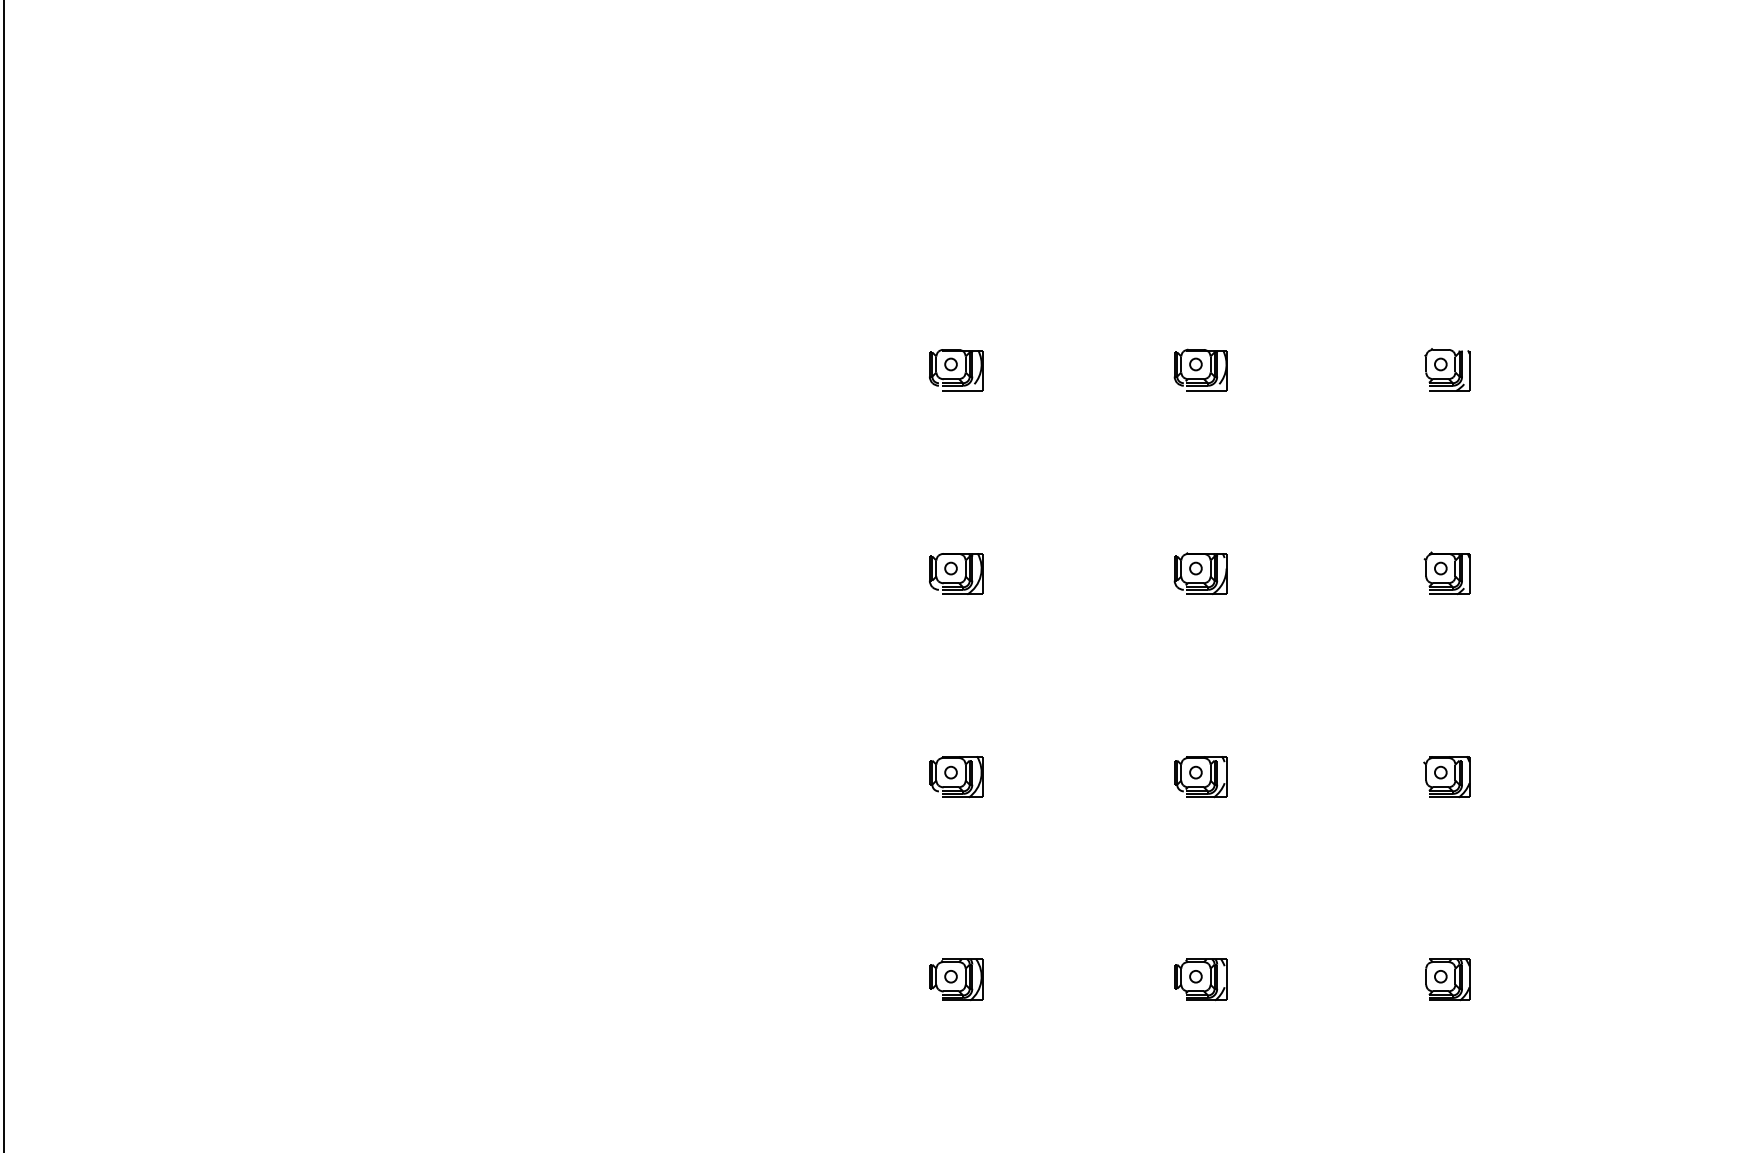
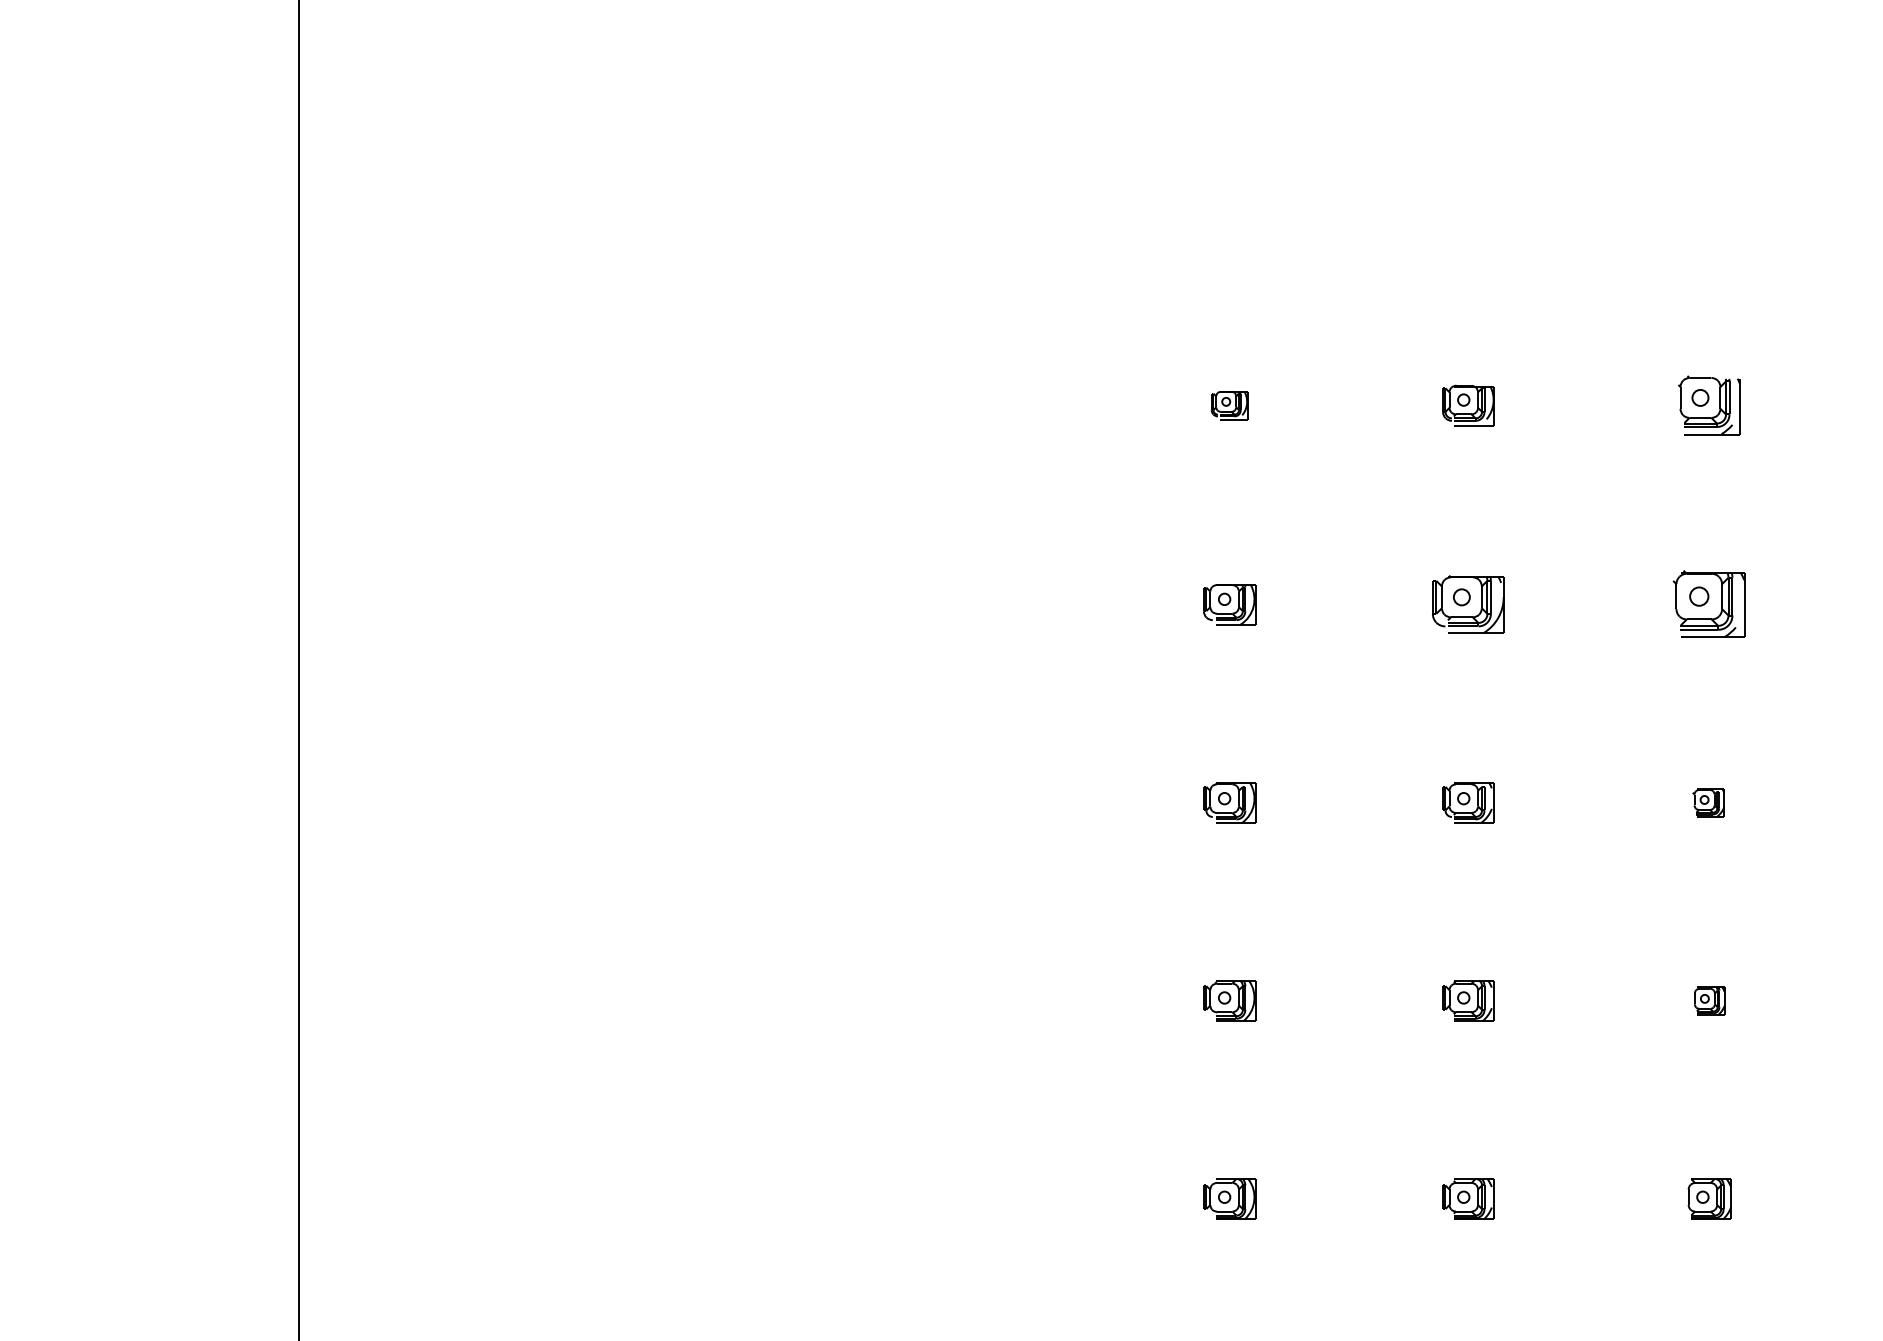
part: (956, 370) -> (1229, 405), size x0.7
part: (1446, 370) -> (1708, 405), size x1.4
part: (1446, 572) -> (1708, 603), size x1.6
part: (1200, 573) -> (1468, 604), size x1.4
part: (1446, 776) -> (1708, 802), size x0.7
part: (1447, 979) -> (1709, 1000), size x0.7

